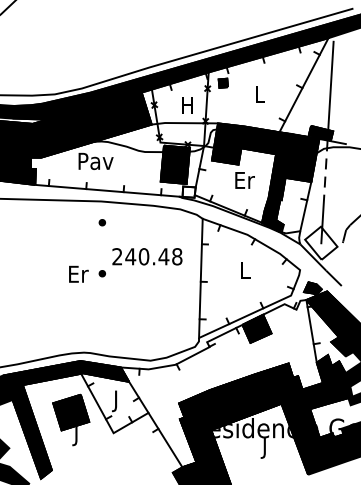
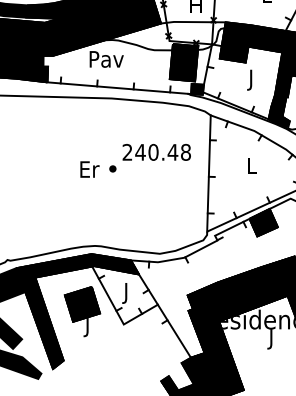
text: (244, 182) -> (251, 79), Er -> J
fill: (188, 191) -> (196, 88), added
part: (101, 222) -> (112, 119), removed

